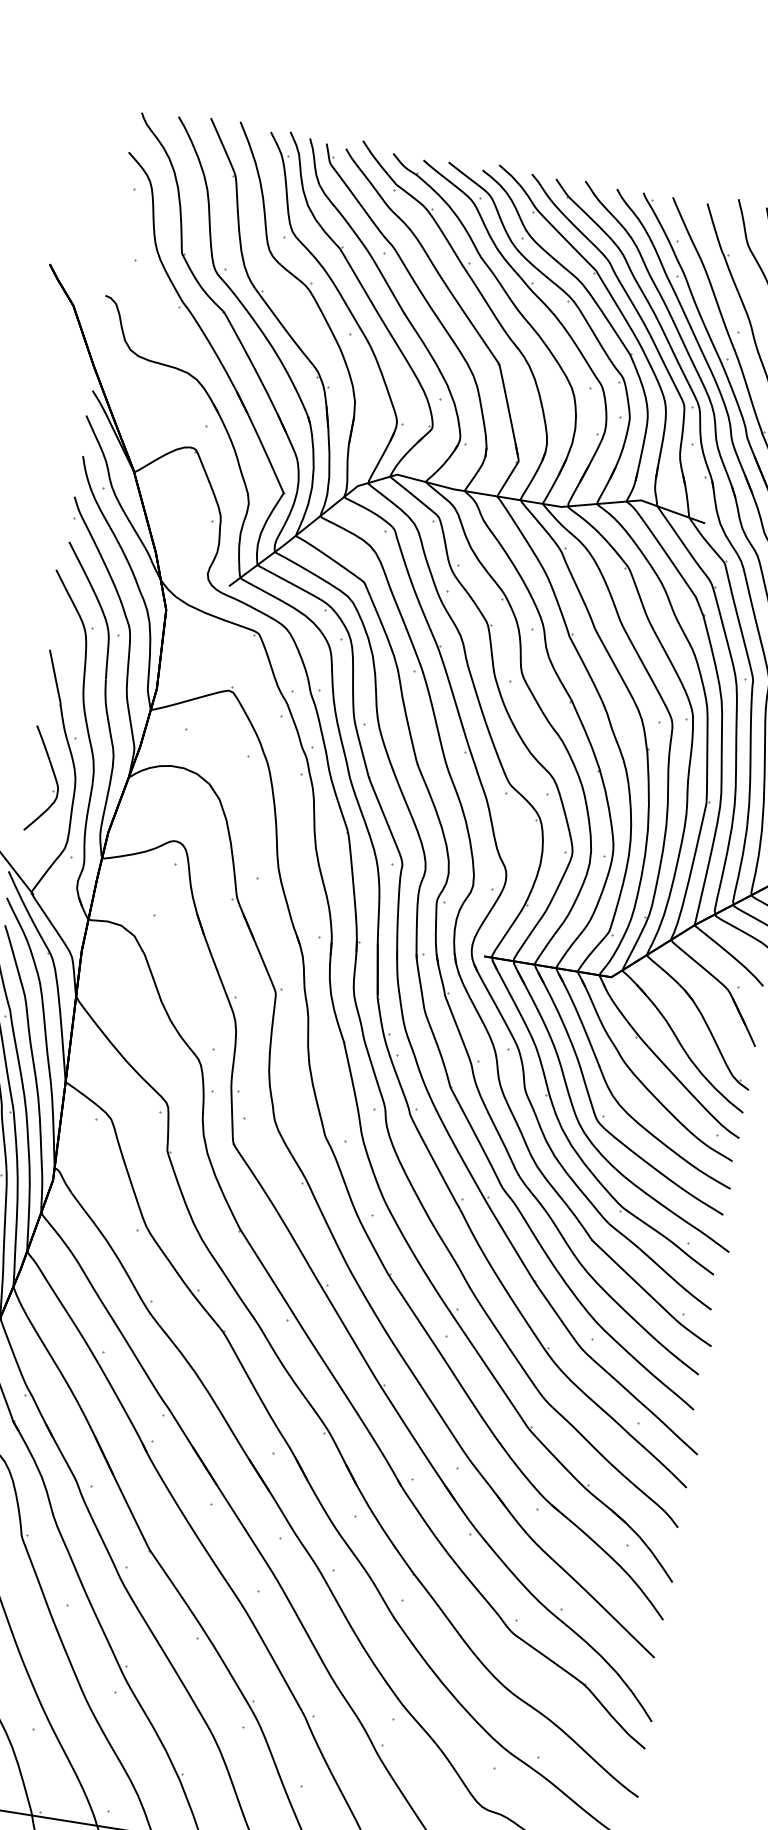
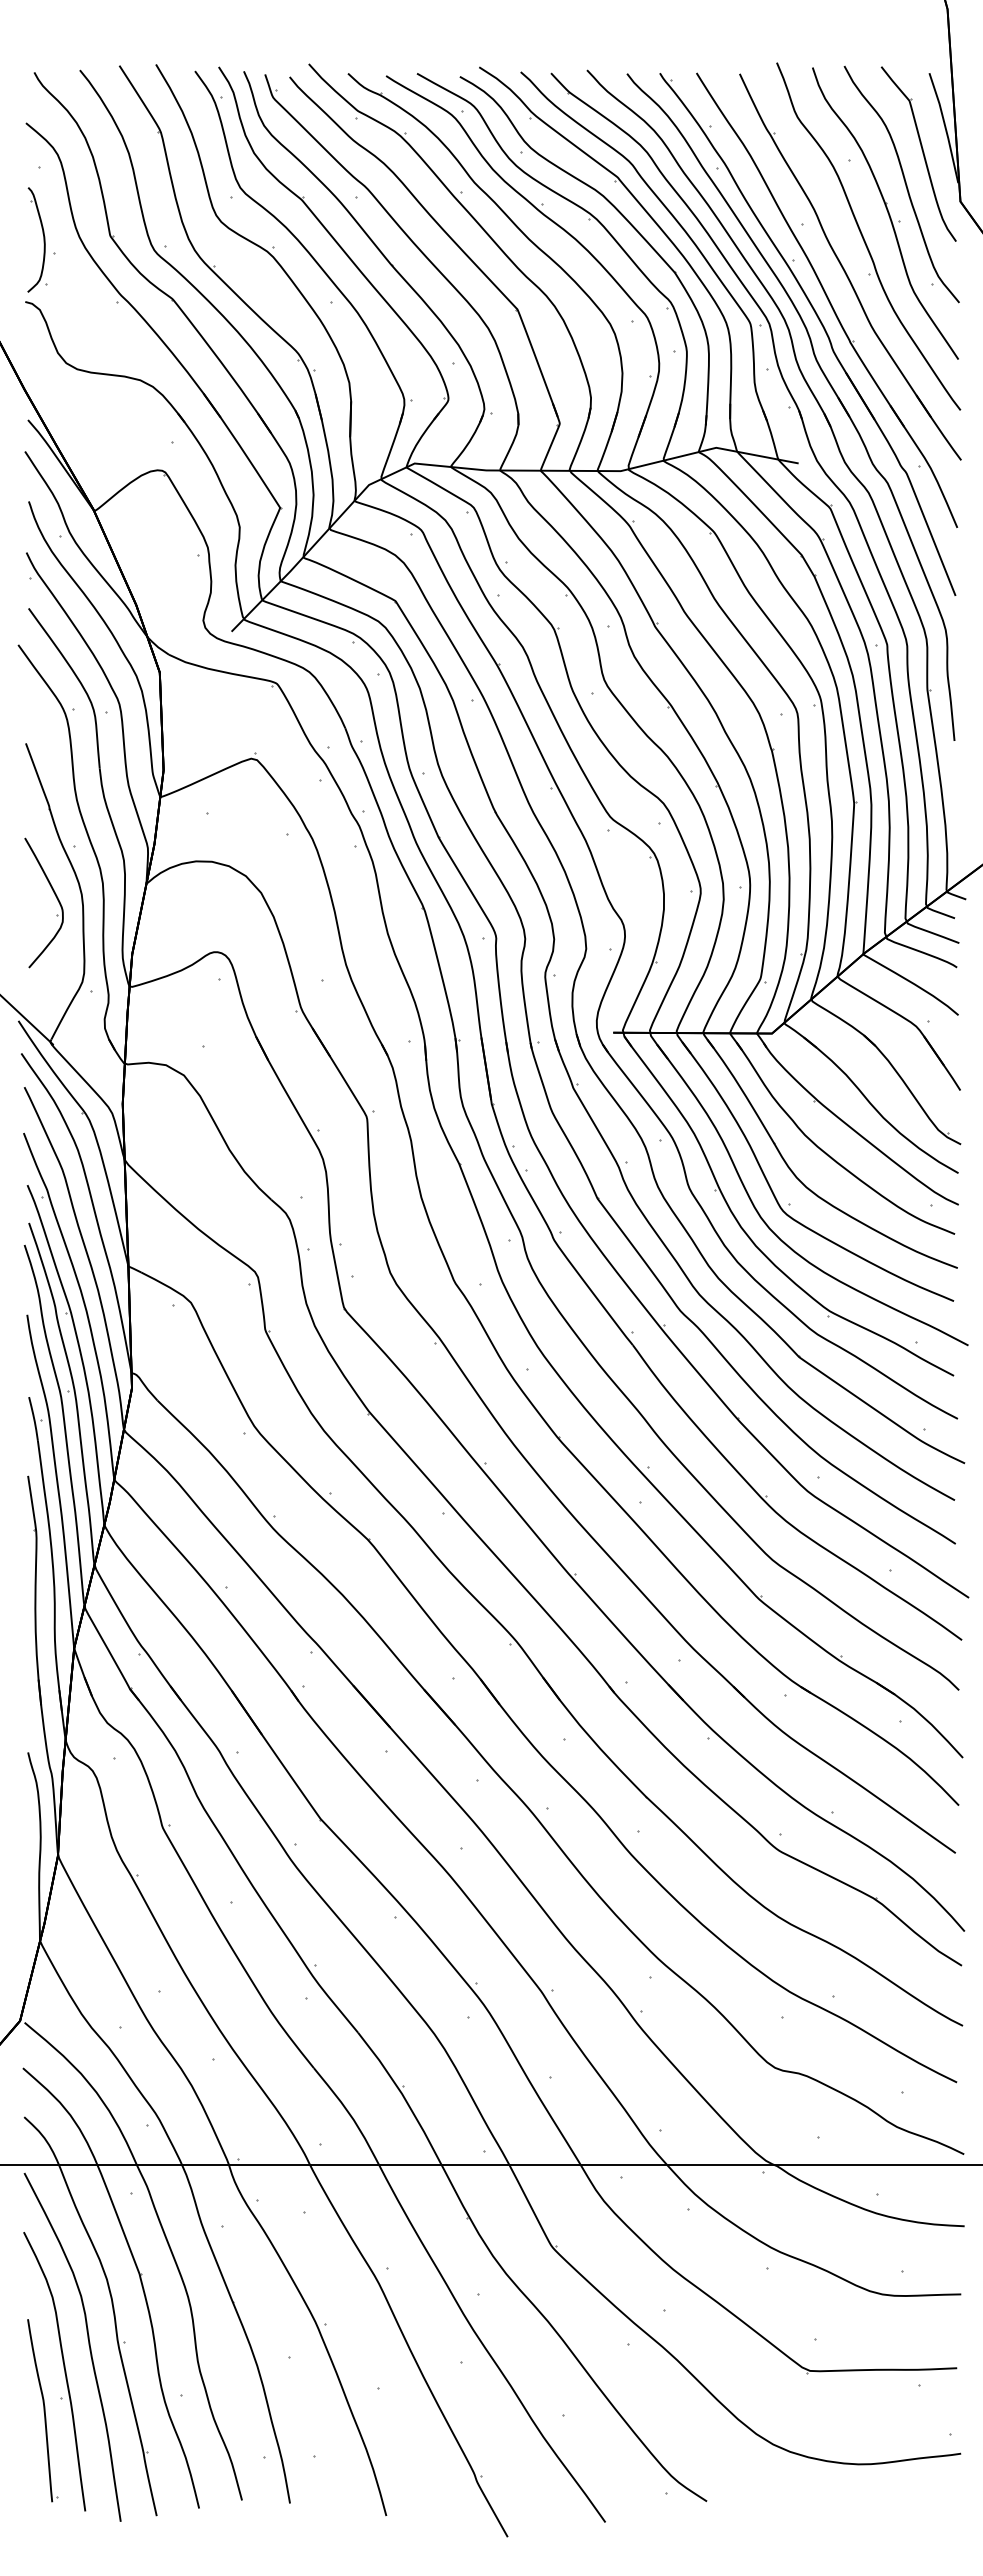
part: (123, 247) -> (37, 239), added

